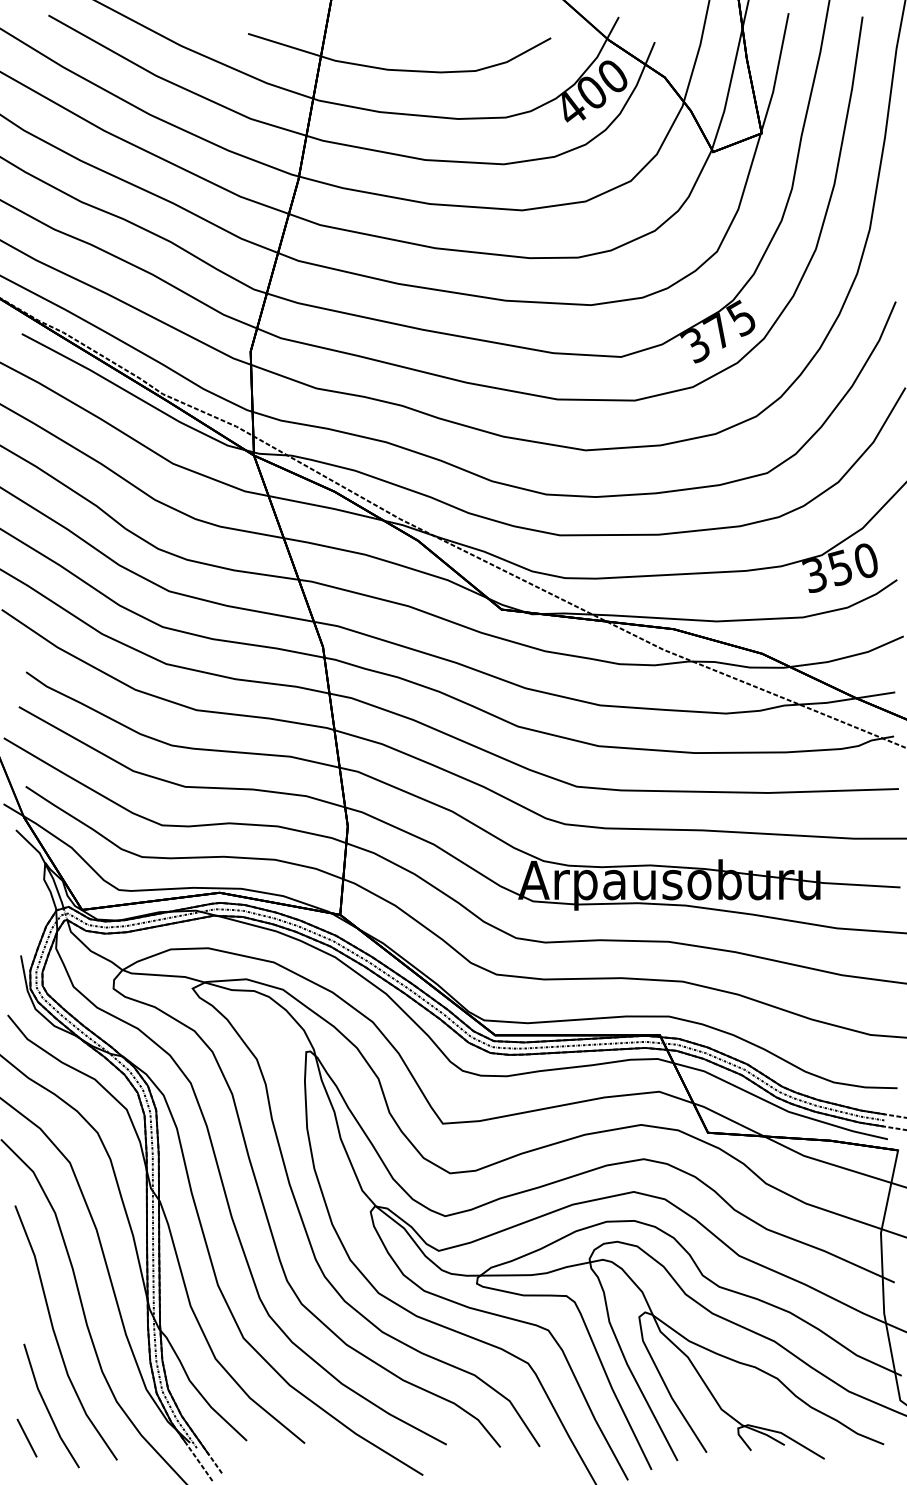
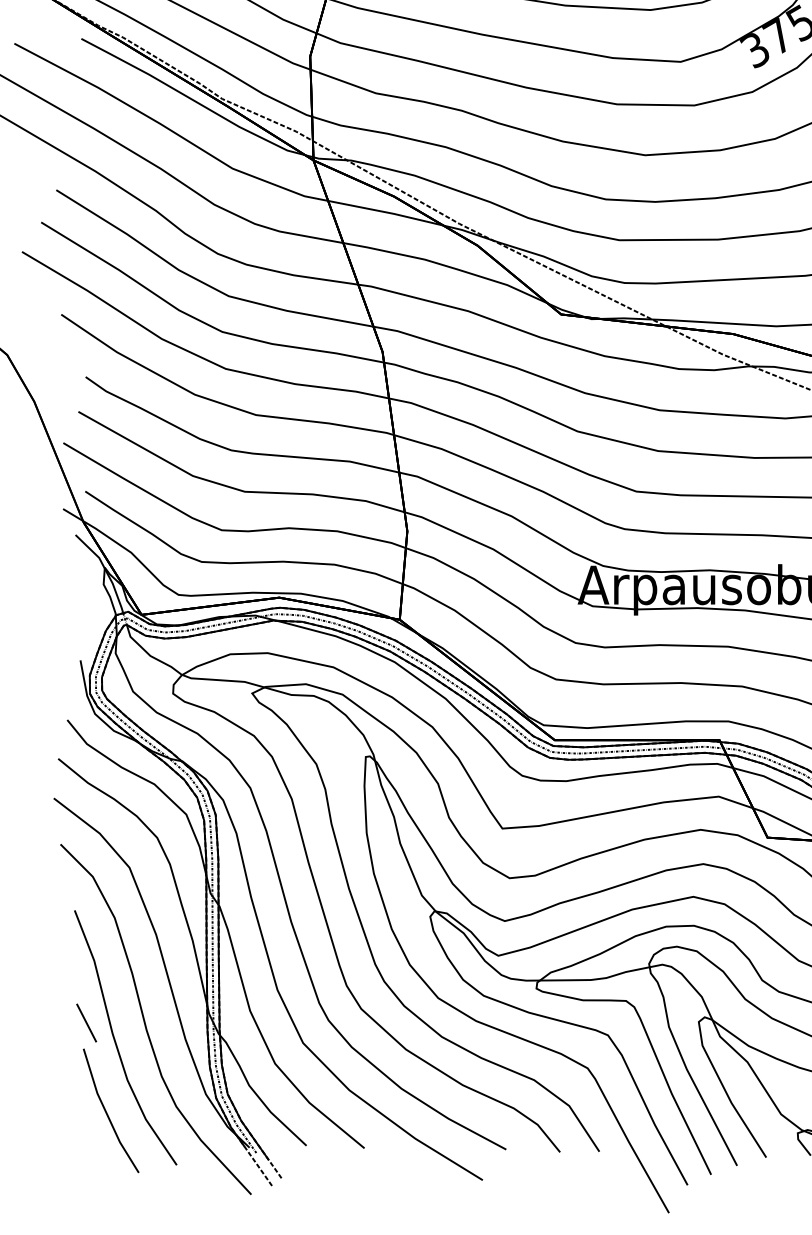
line: (26, 1437) -> (86, 1022), moved

